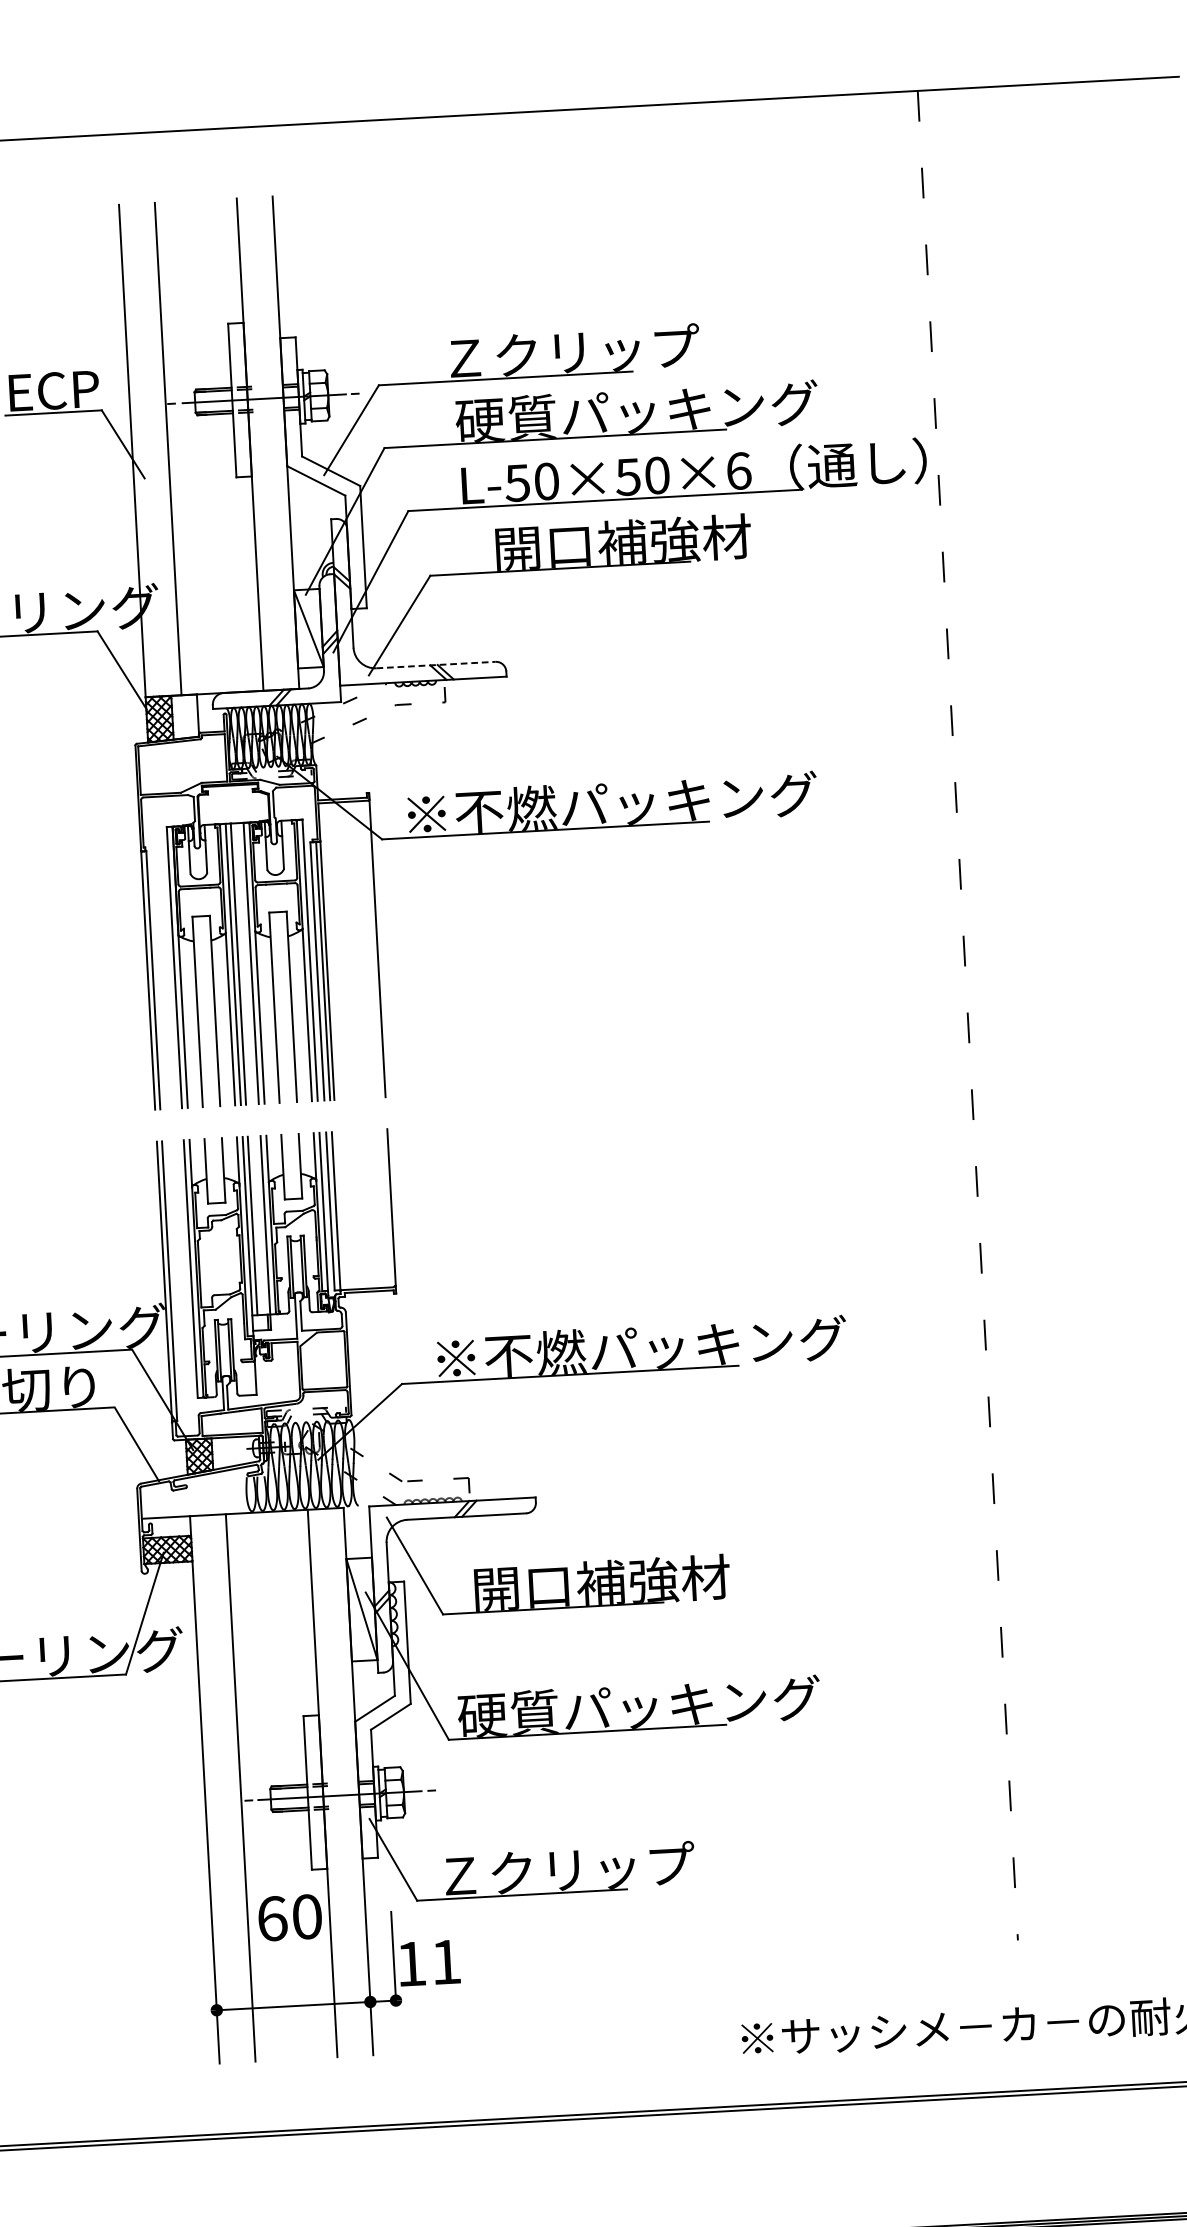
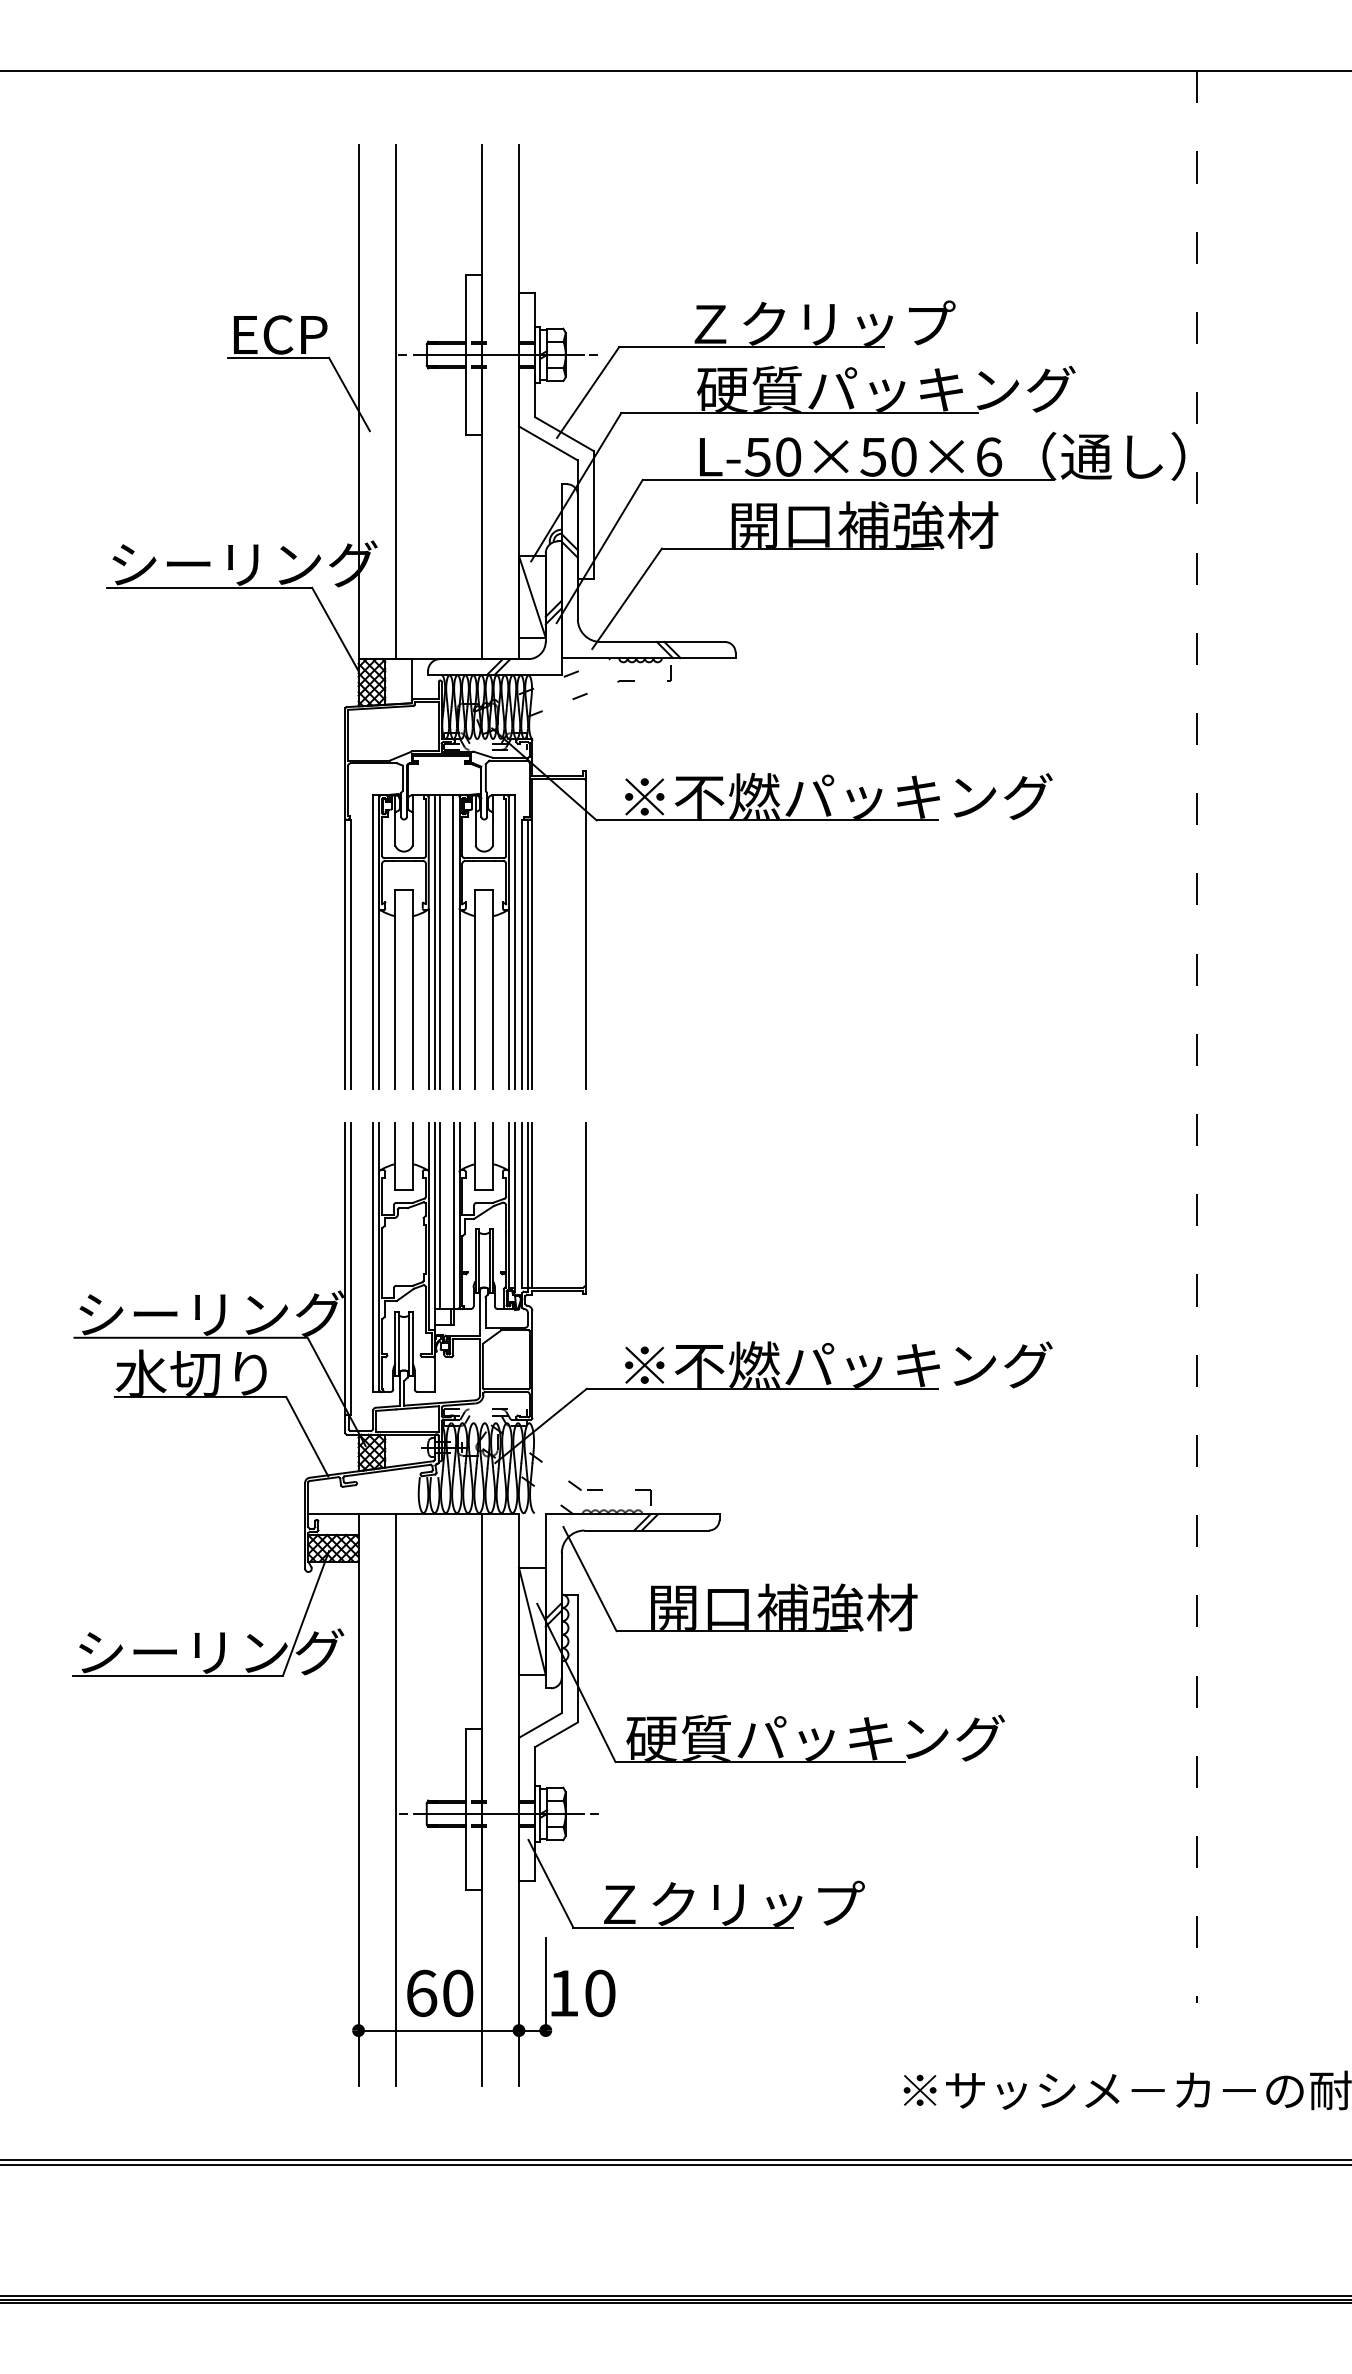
line: (436, 664) -> (663, 641), dashed -> solid
line: (340, 1210) -> (532, 1204), added
text: (290, 1916) -> (440, 1992), moved
text: (446, 1962) -> (600, 1993), 11 -> 10

